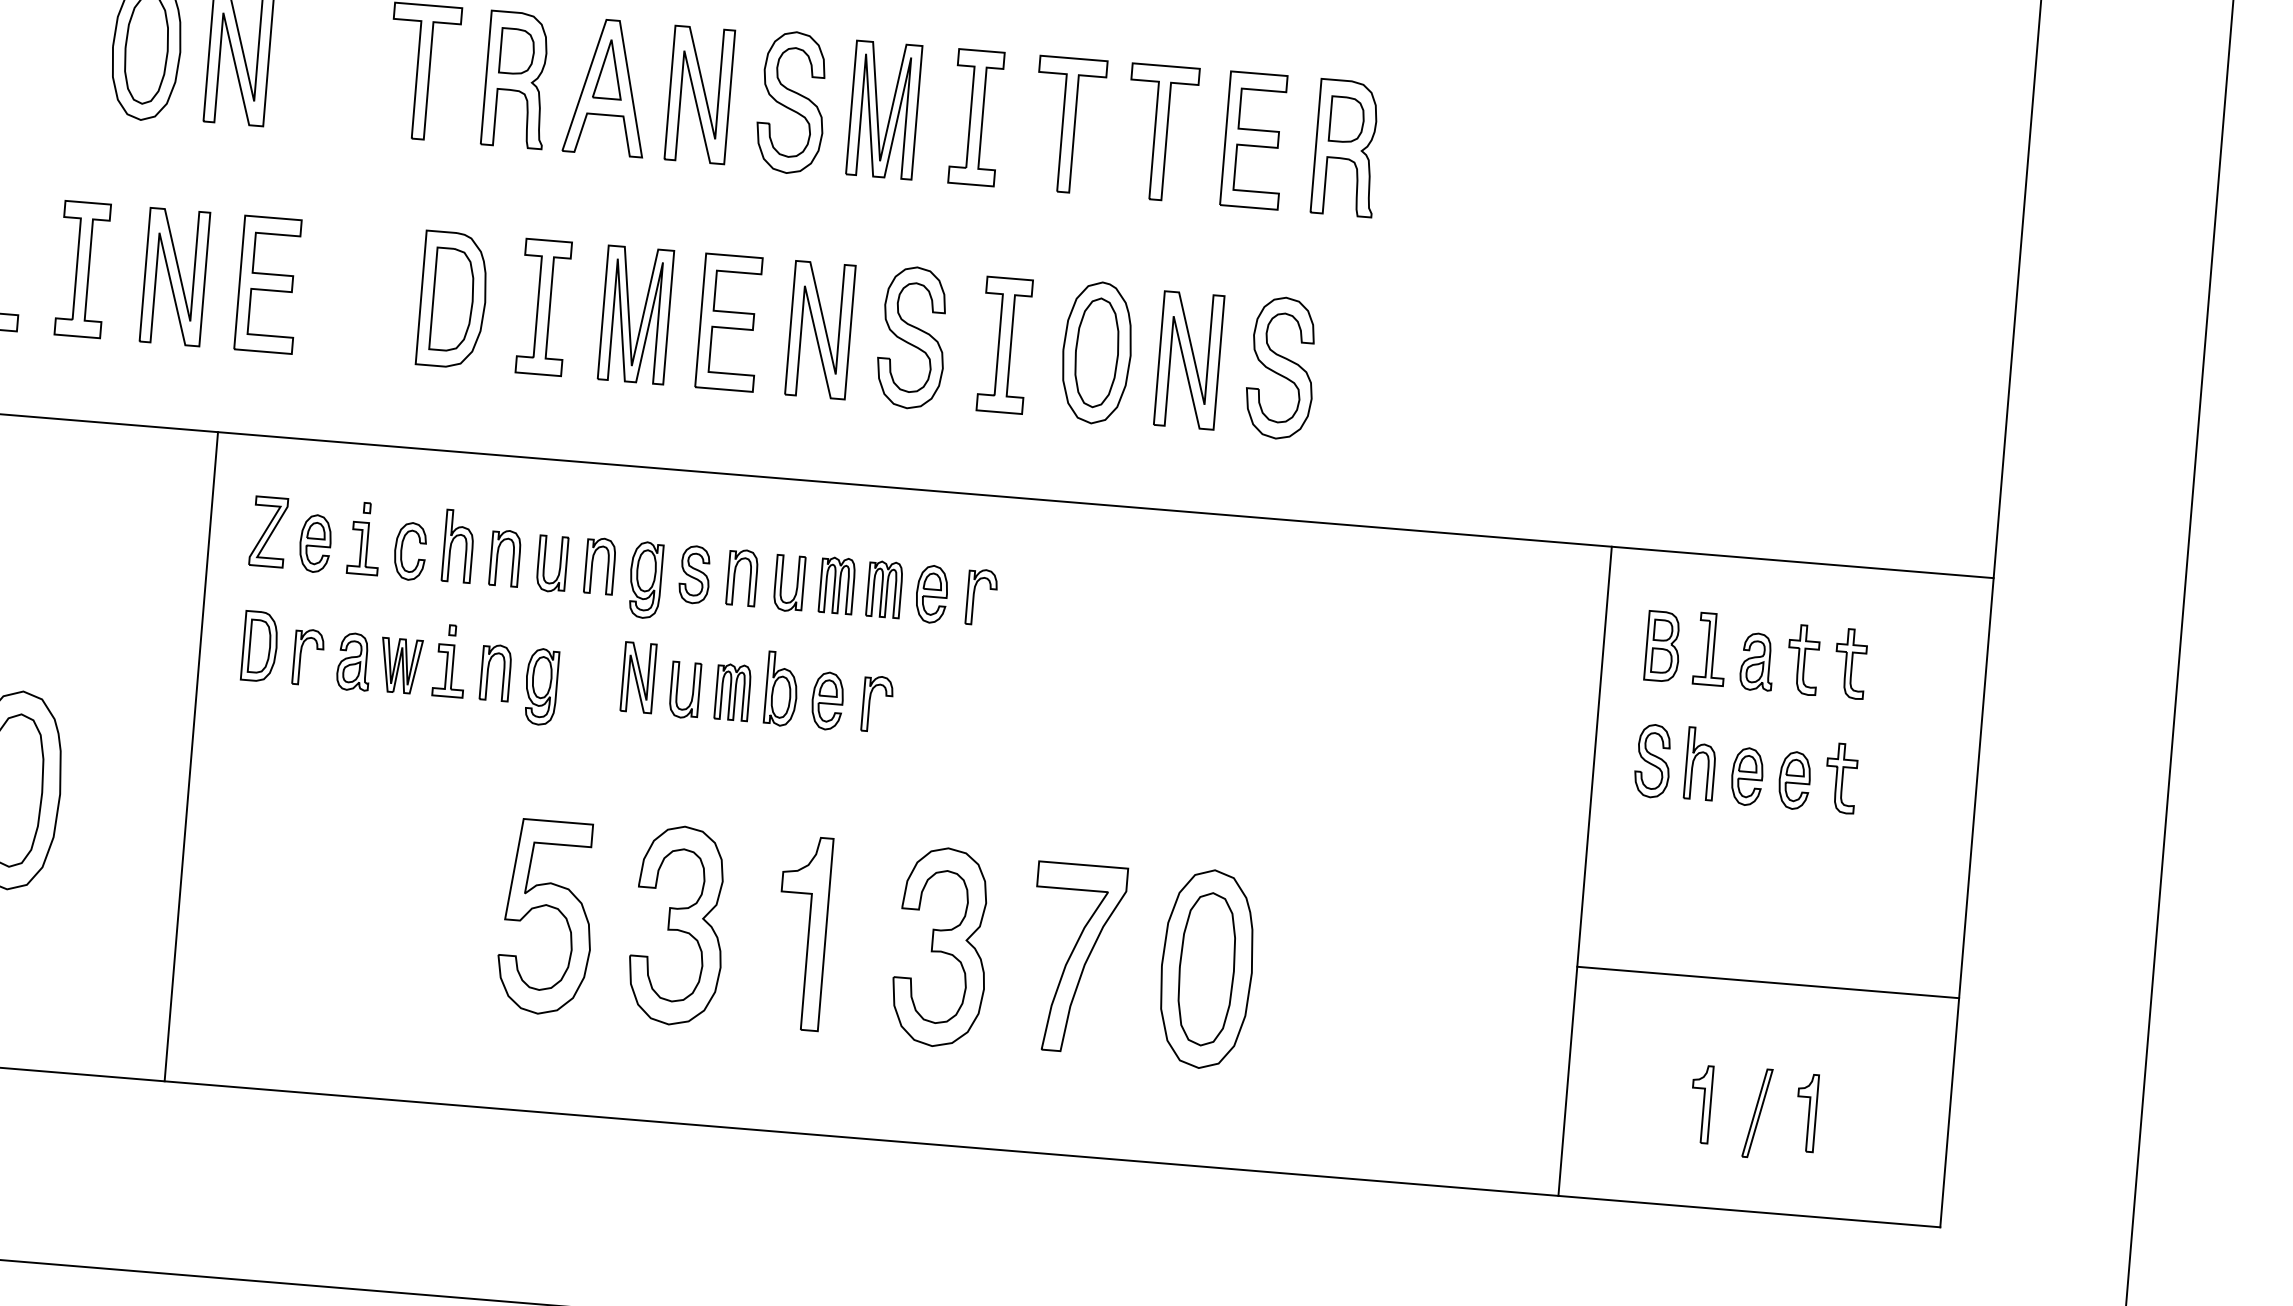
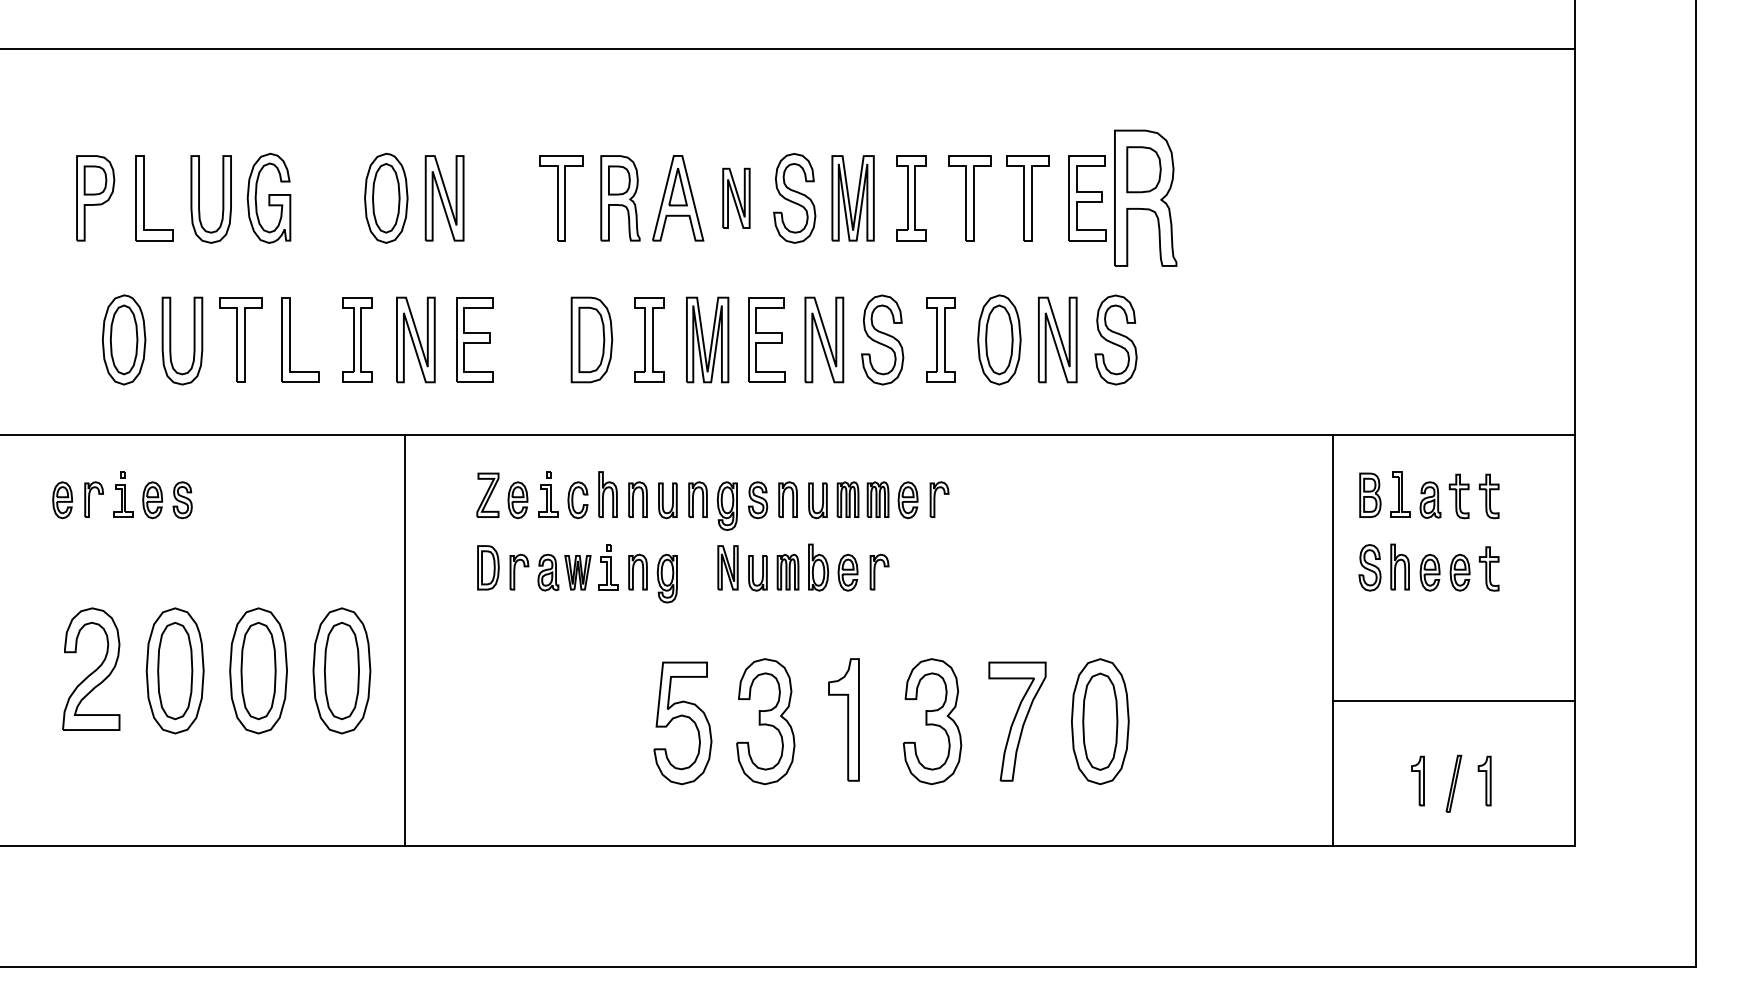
part: (699, 95) -> (736, 198), size x0.7
part: (1346, 148) -> (1145, 198), size x1.6
line: (190, 756) -> (404, 640), moved

